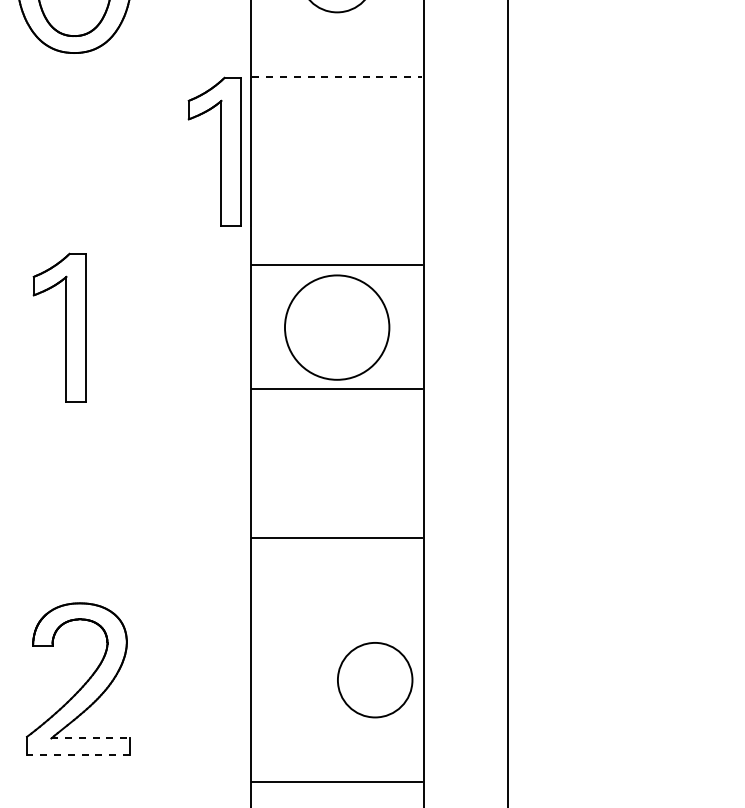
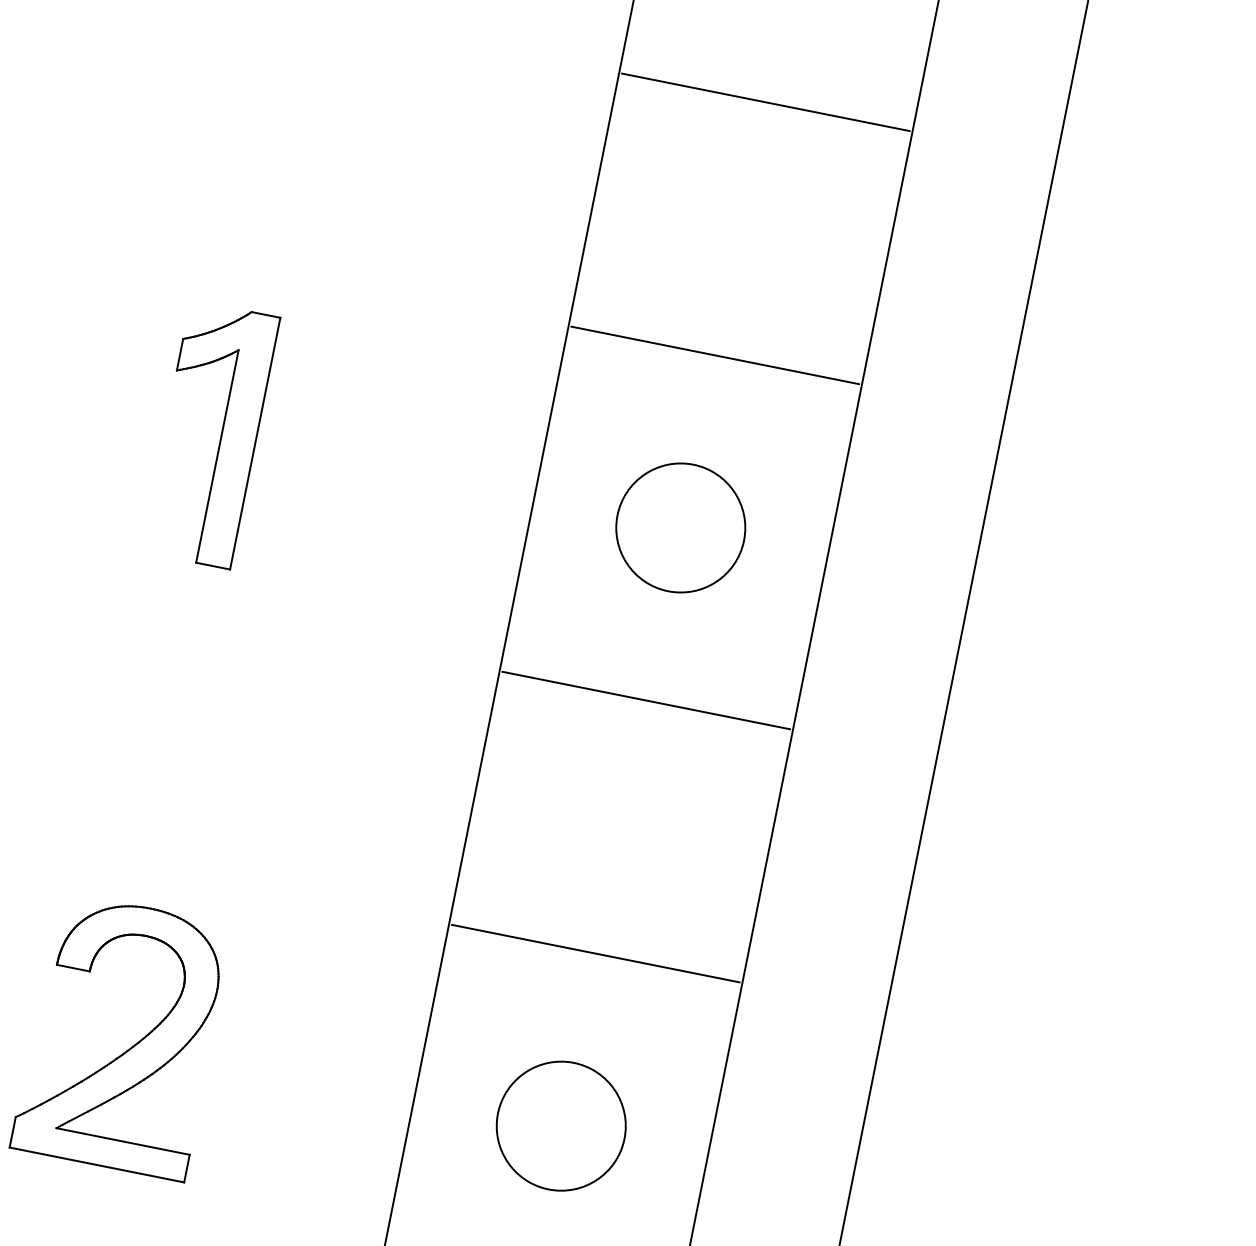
line: (337, 76) -> (766, 101), dashed -> solid
part: (214, 151) -> (532, 187), removed
line: (336, 264) -> (714, 354), moved
circle: (336, 327) -> (679, 527), size x0.71
line: (336, 389) -> (645, 700), moved
line: (336, 538) -> (594, 953), moved
circle: (375, 680) -> (561, 1126), moved
line: (91, 738) -> (124, 1141), dashed -> solid
line: (77, 754) -> (95, 1164), dashed -> solid

